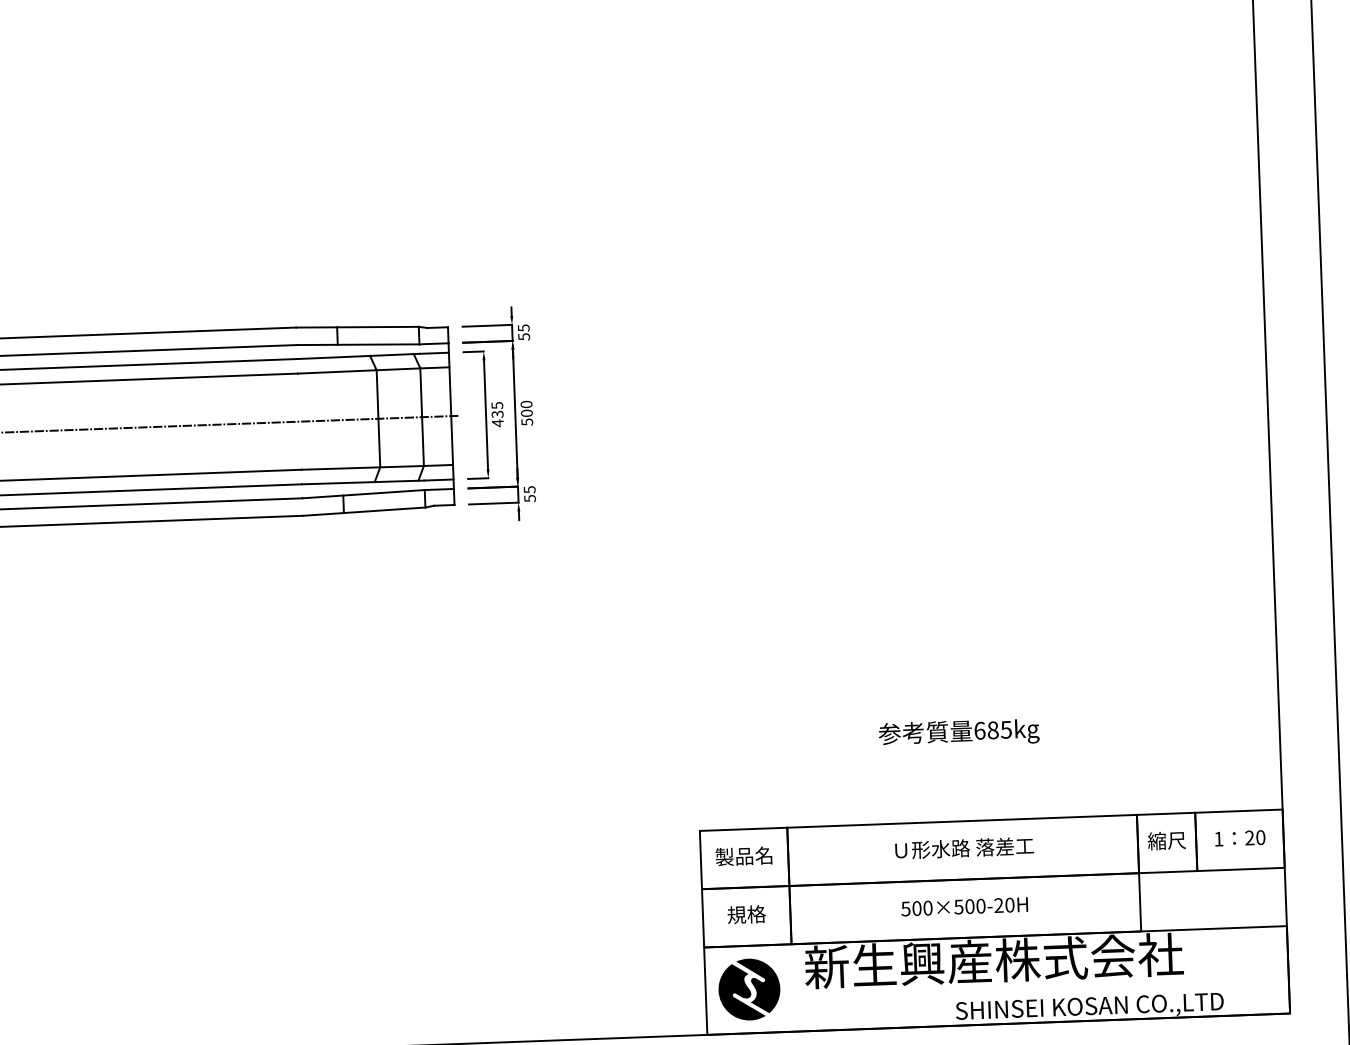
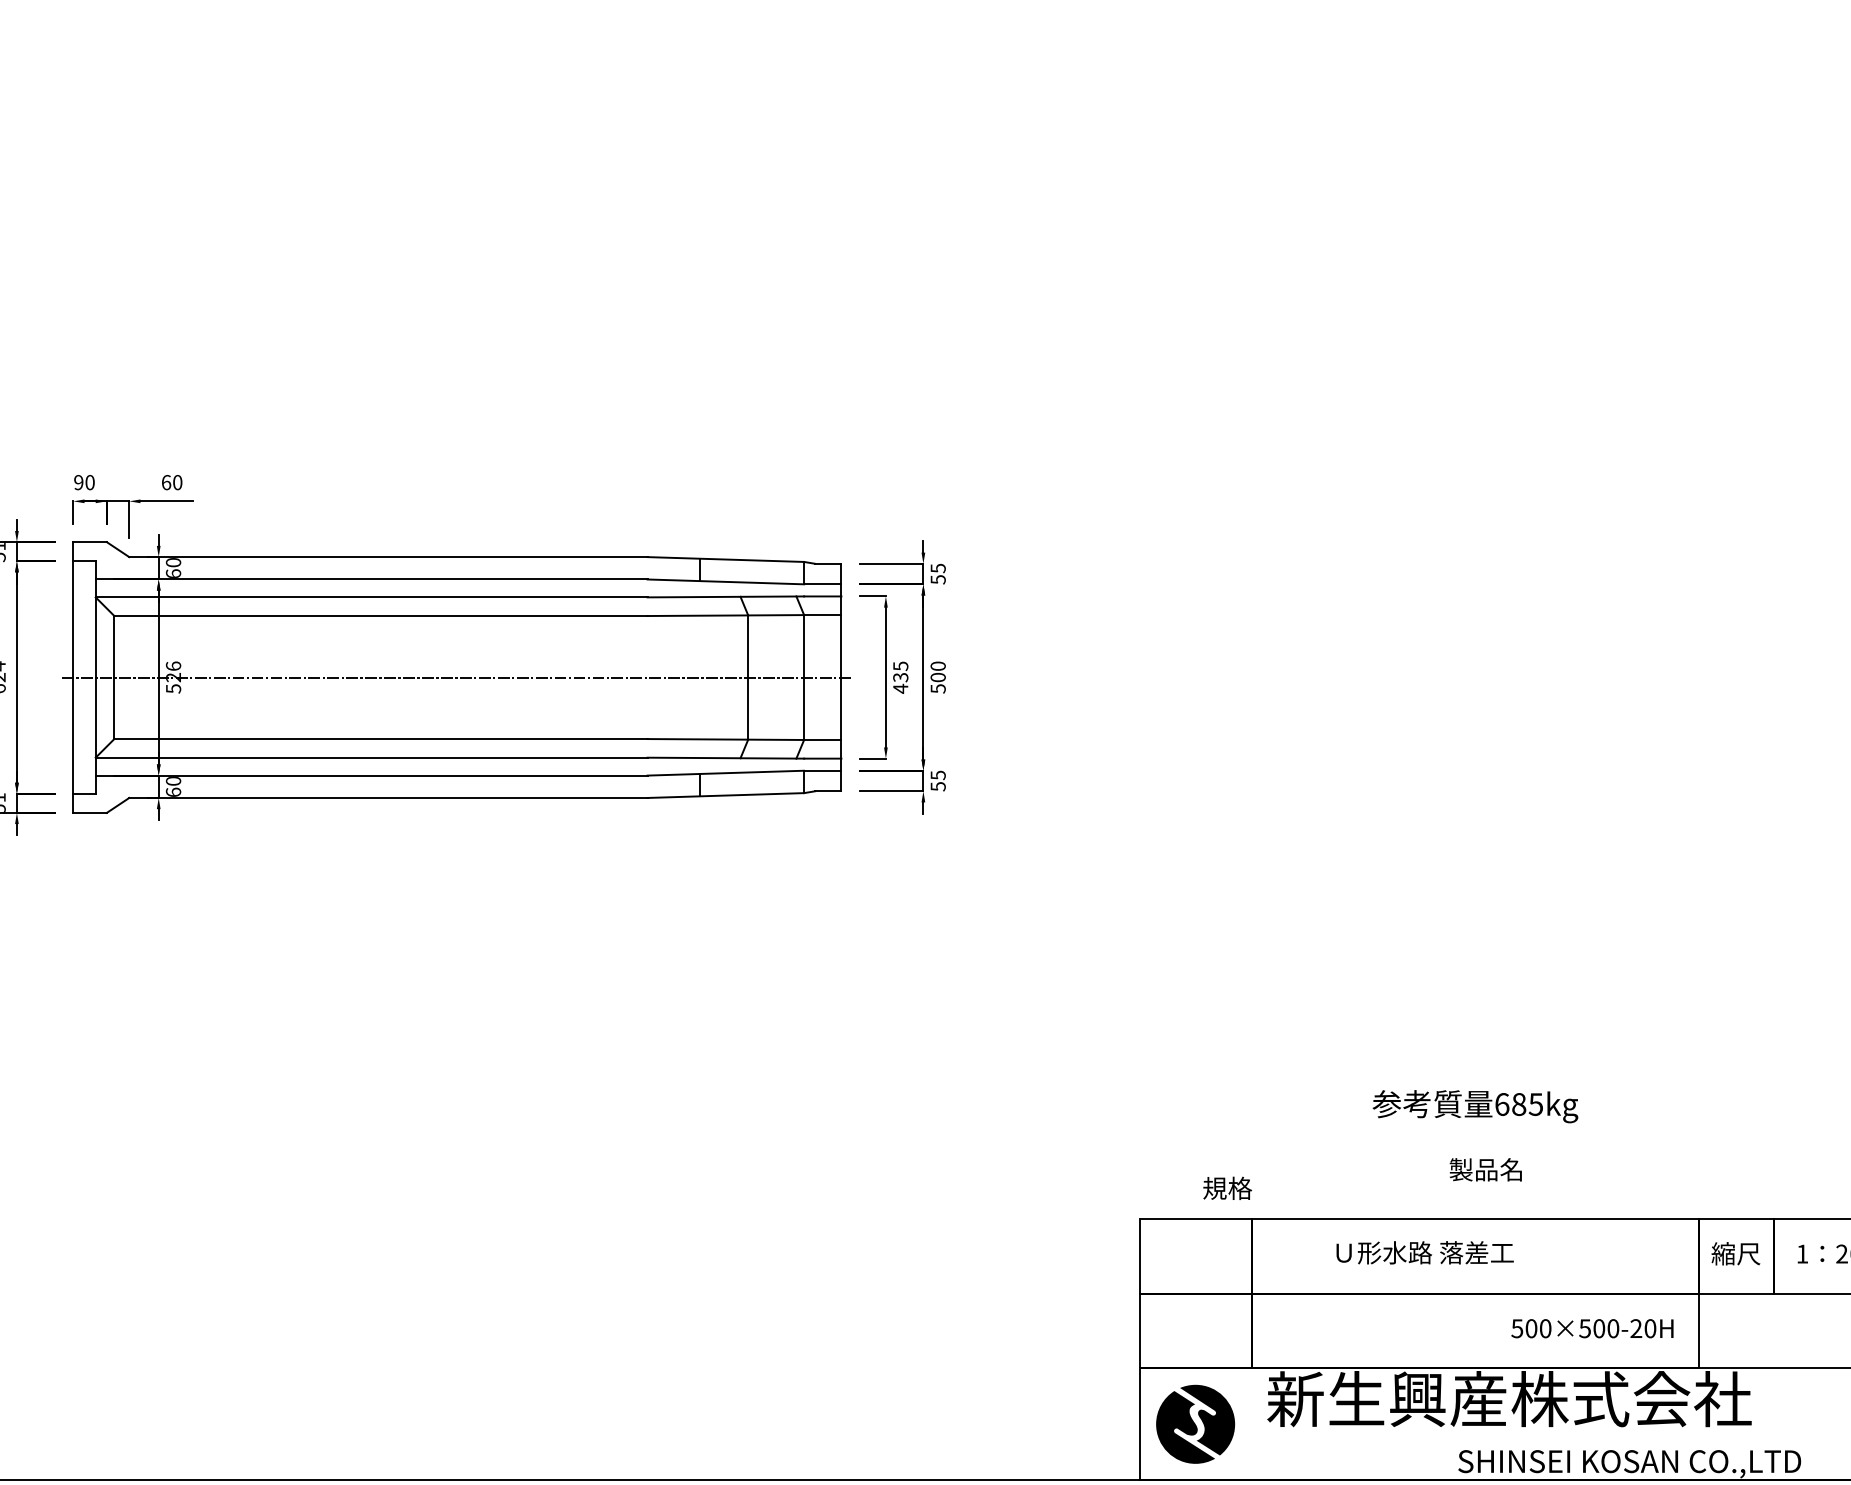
text: (964, 848) -> (1424, 1252), moved
text: (743, 856) -> (1485, 1169), moved
text: (964, 906) -> (1592, 1328), moved
text: (746, 913) -> (1227, 1187), moved

